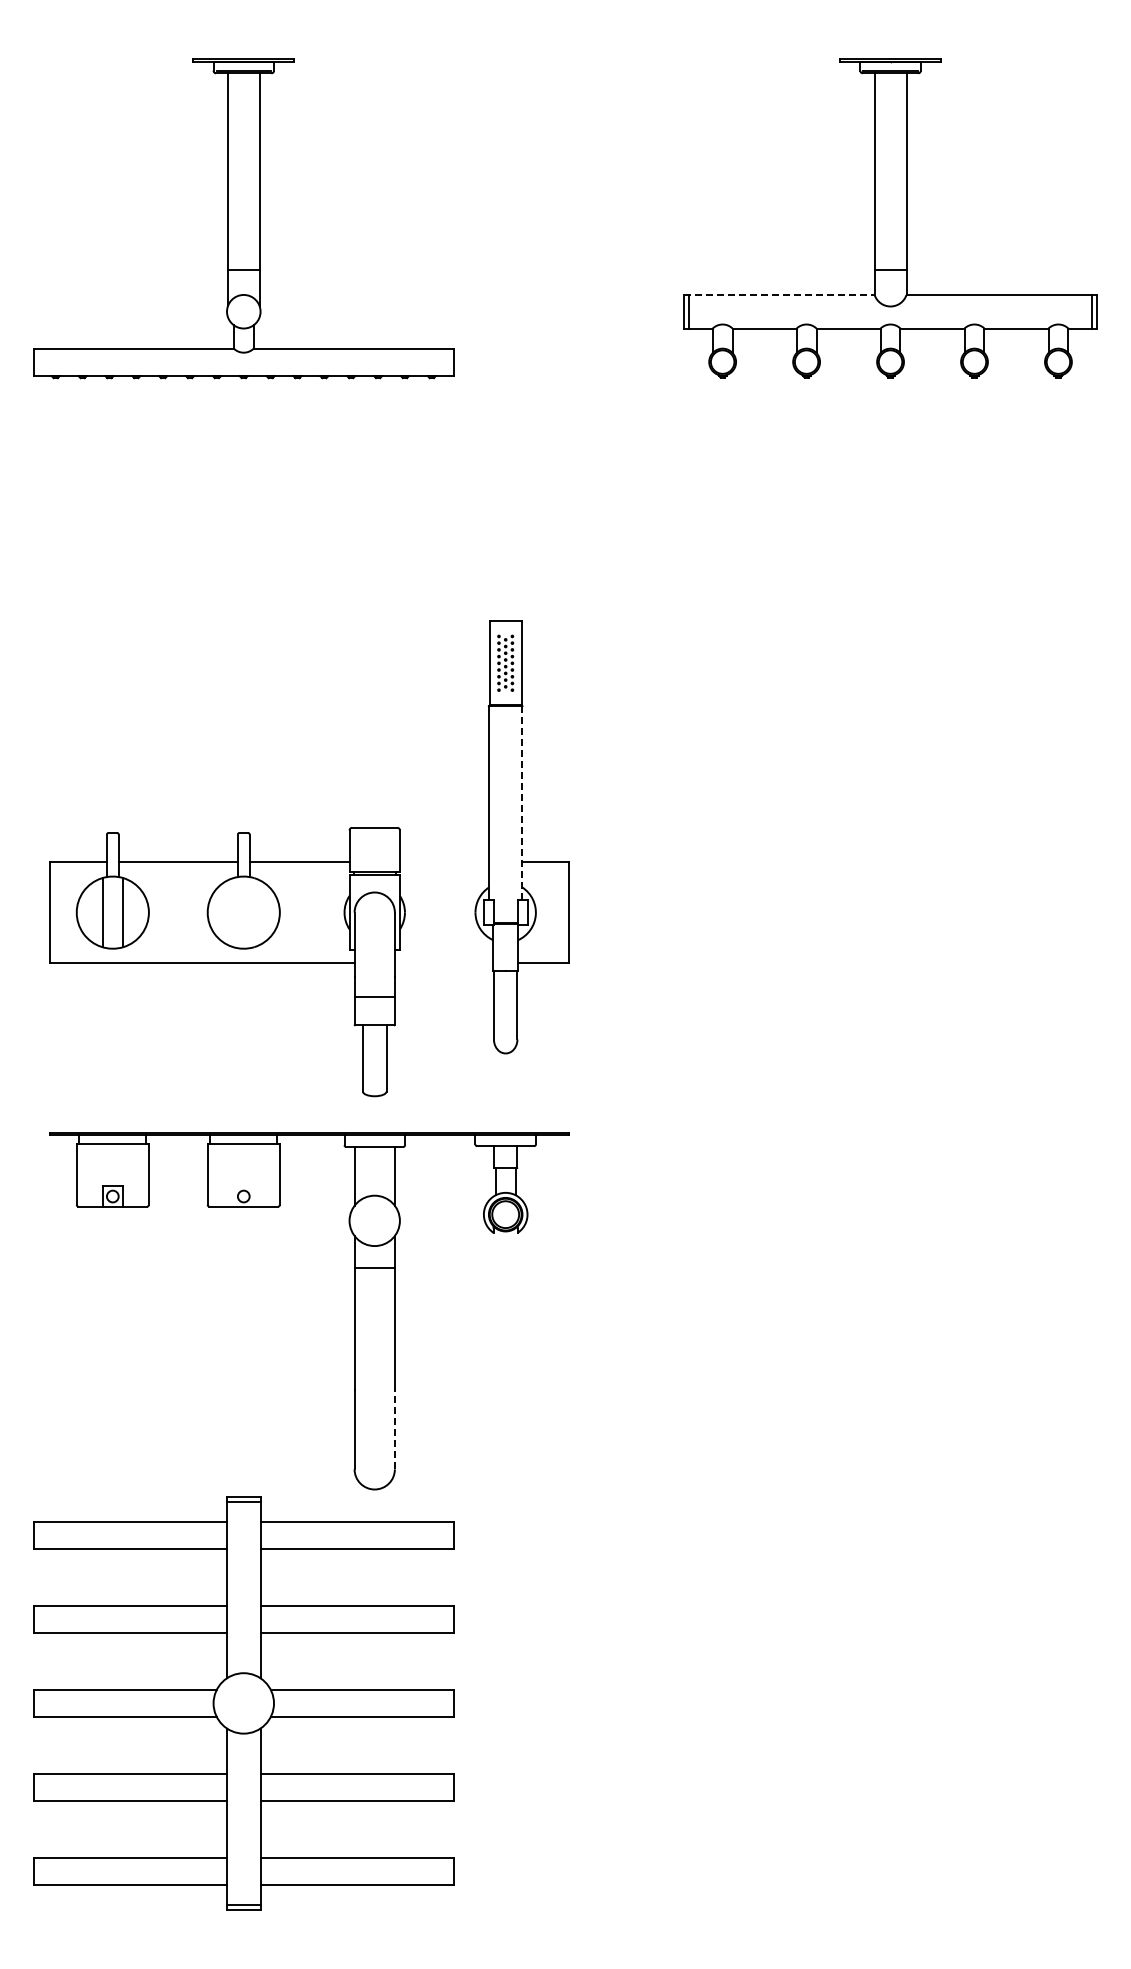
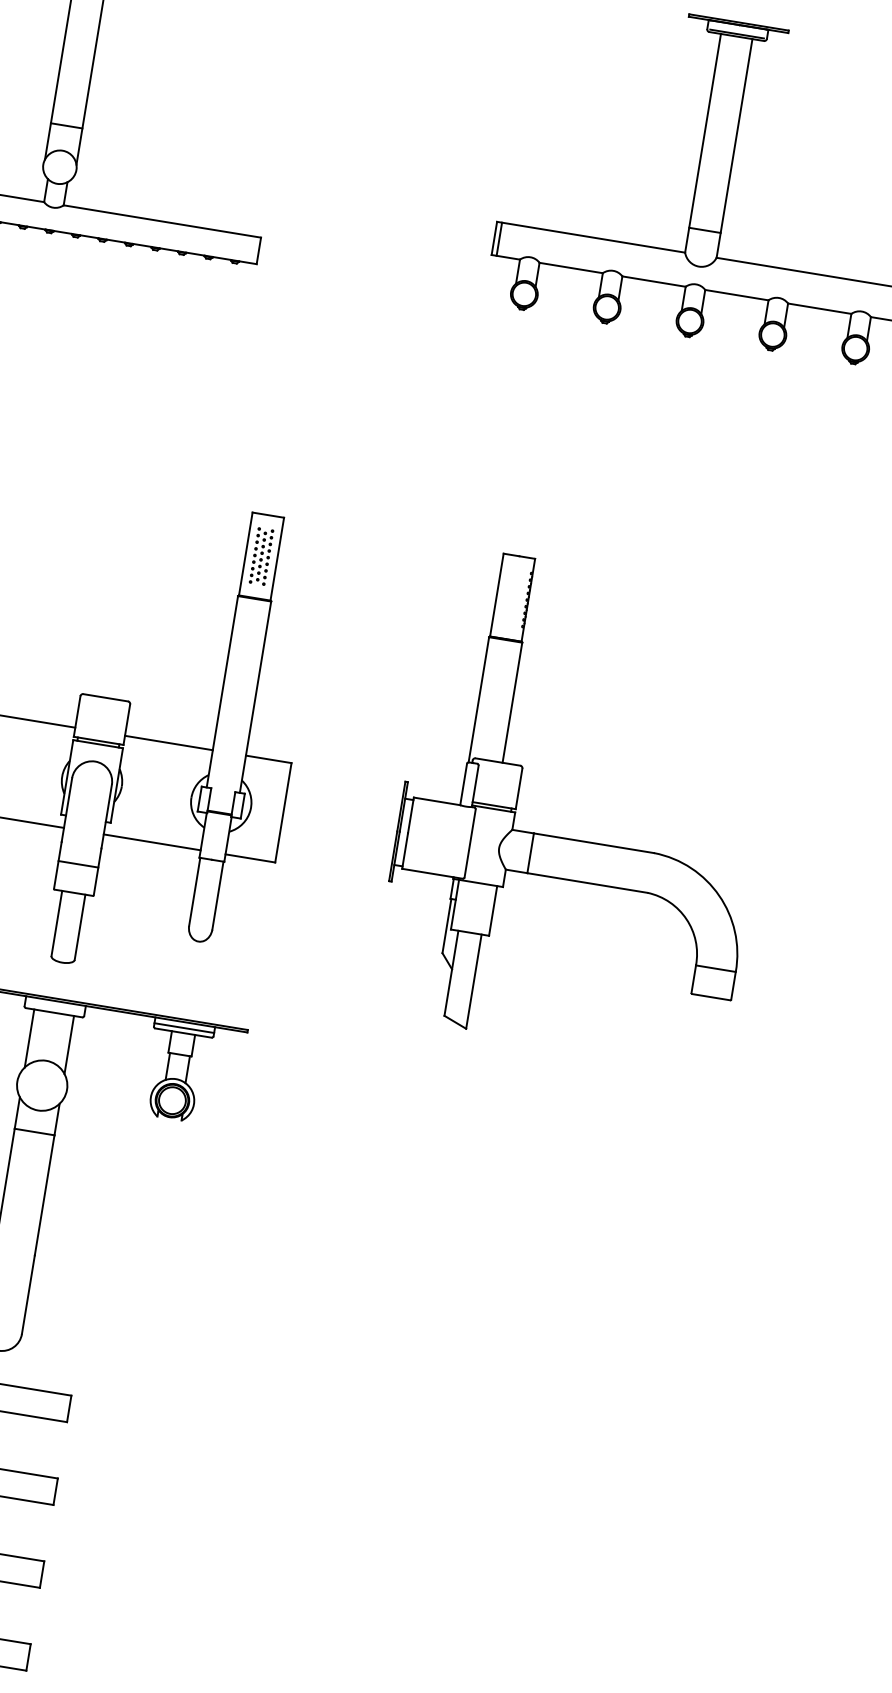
line: (779, 294) -> (591, 236), dashed -> solid
line: (522, 803) -> (255, 697), dashed -> solid
line: (443, 862) -> (167, 743), added
part: (862, 892) -> (576, 840), added
line: (443, 963) -> (151, 842), added
line: (505, 1141) -> (184, 1028), added
line: (394, 1429) -> (28, 1294), dashed -> solid

